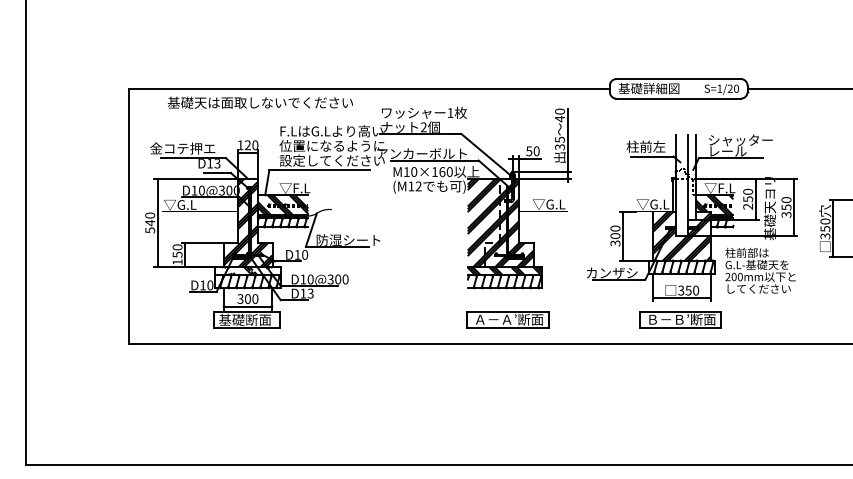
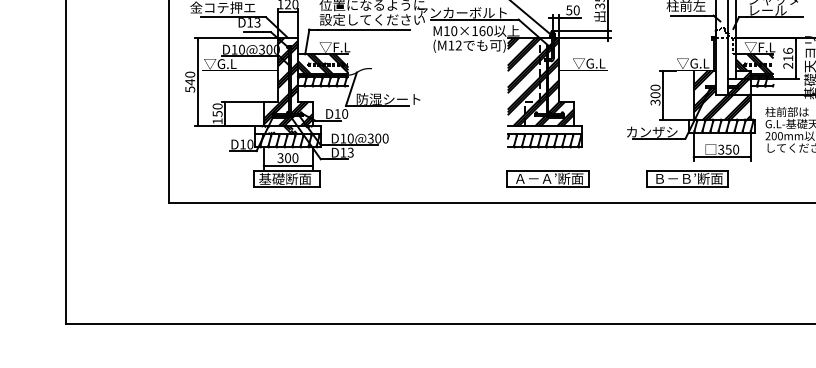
text: (748, 195) -> (788, 54), 250 -> 216
hatch: (504, 271) -> (544, 130), removed
part: (680, 319) -> (687, 178), moved

